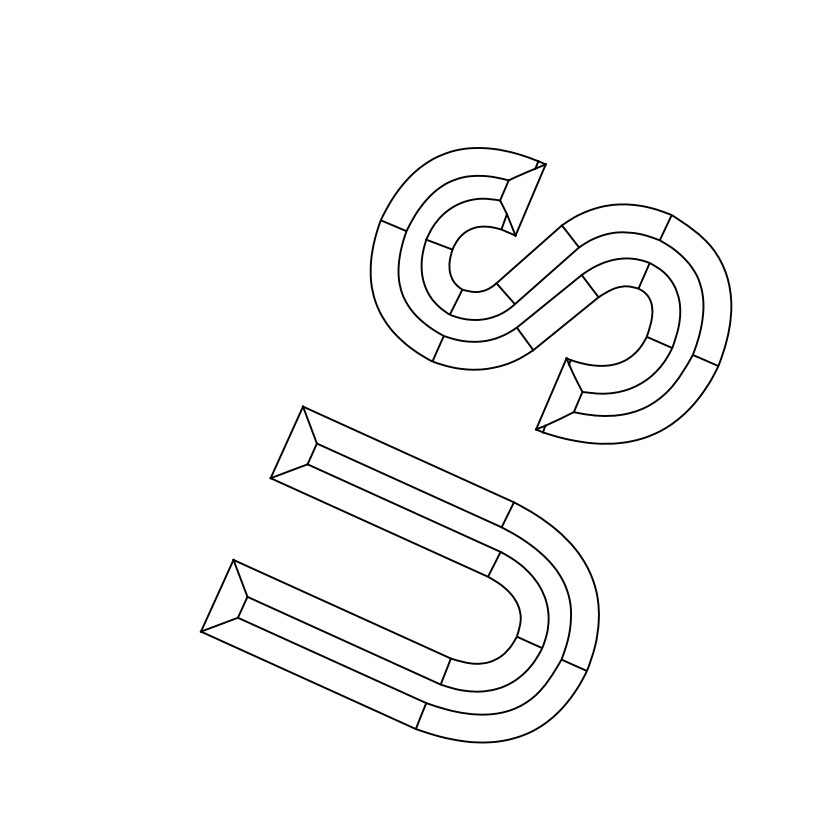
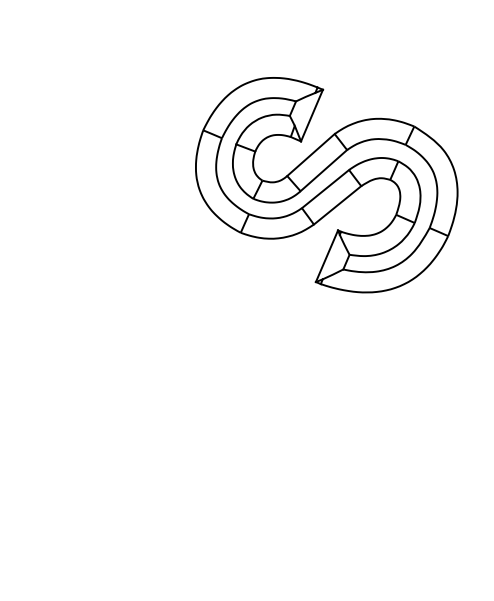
part: (411, 543) -> (225, 364), removed

